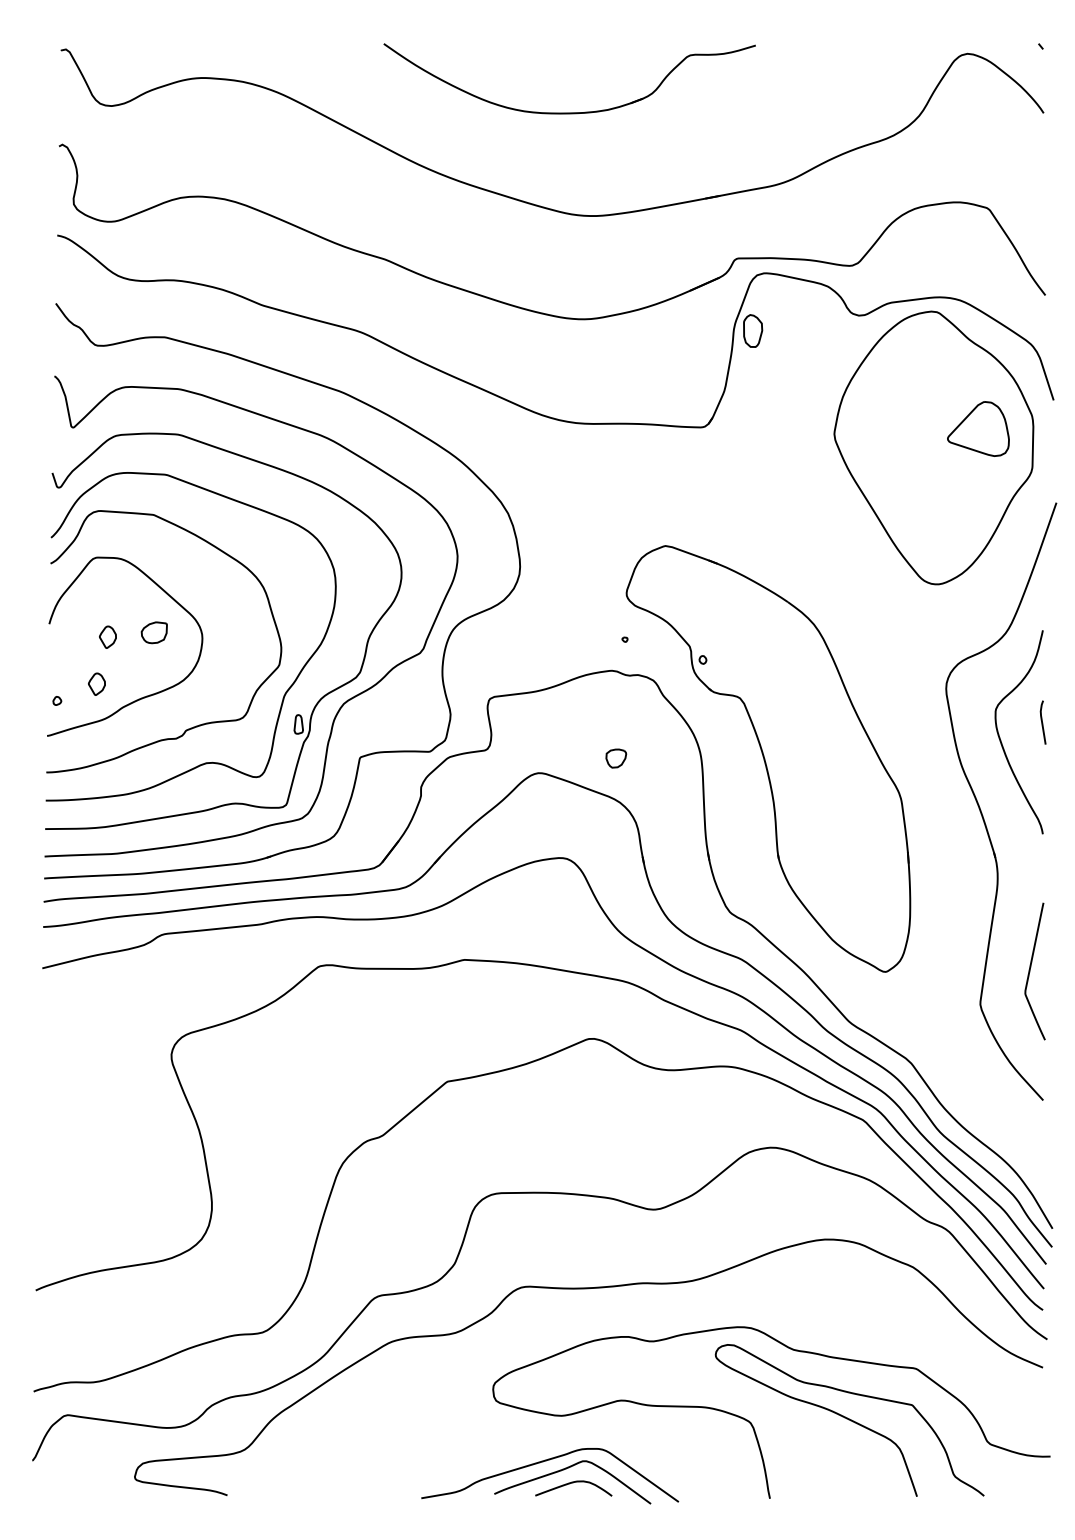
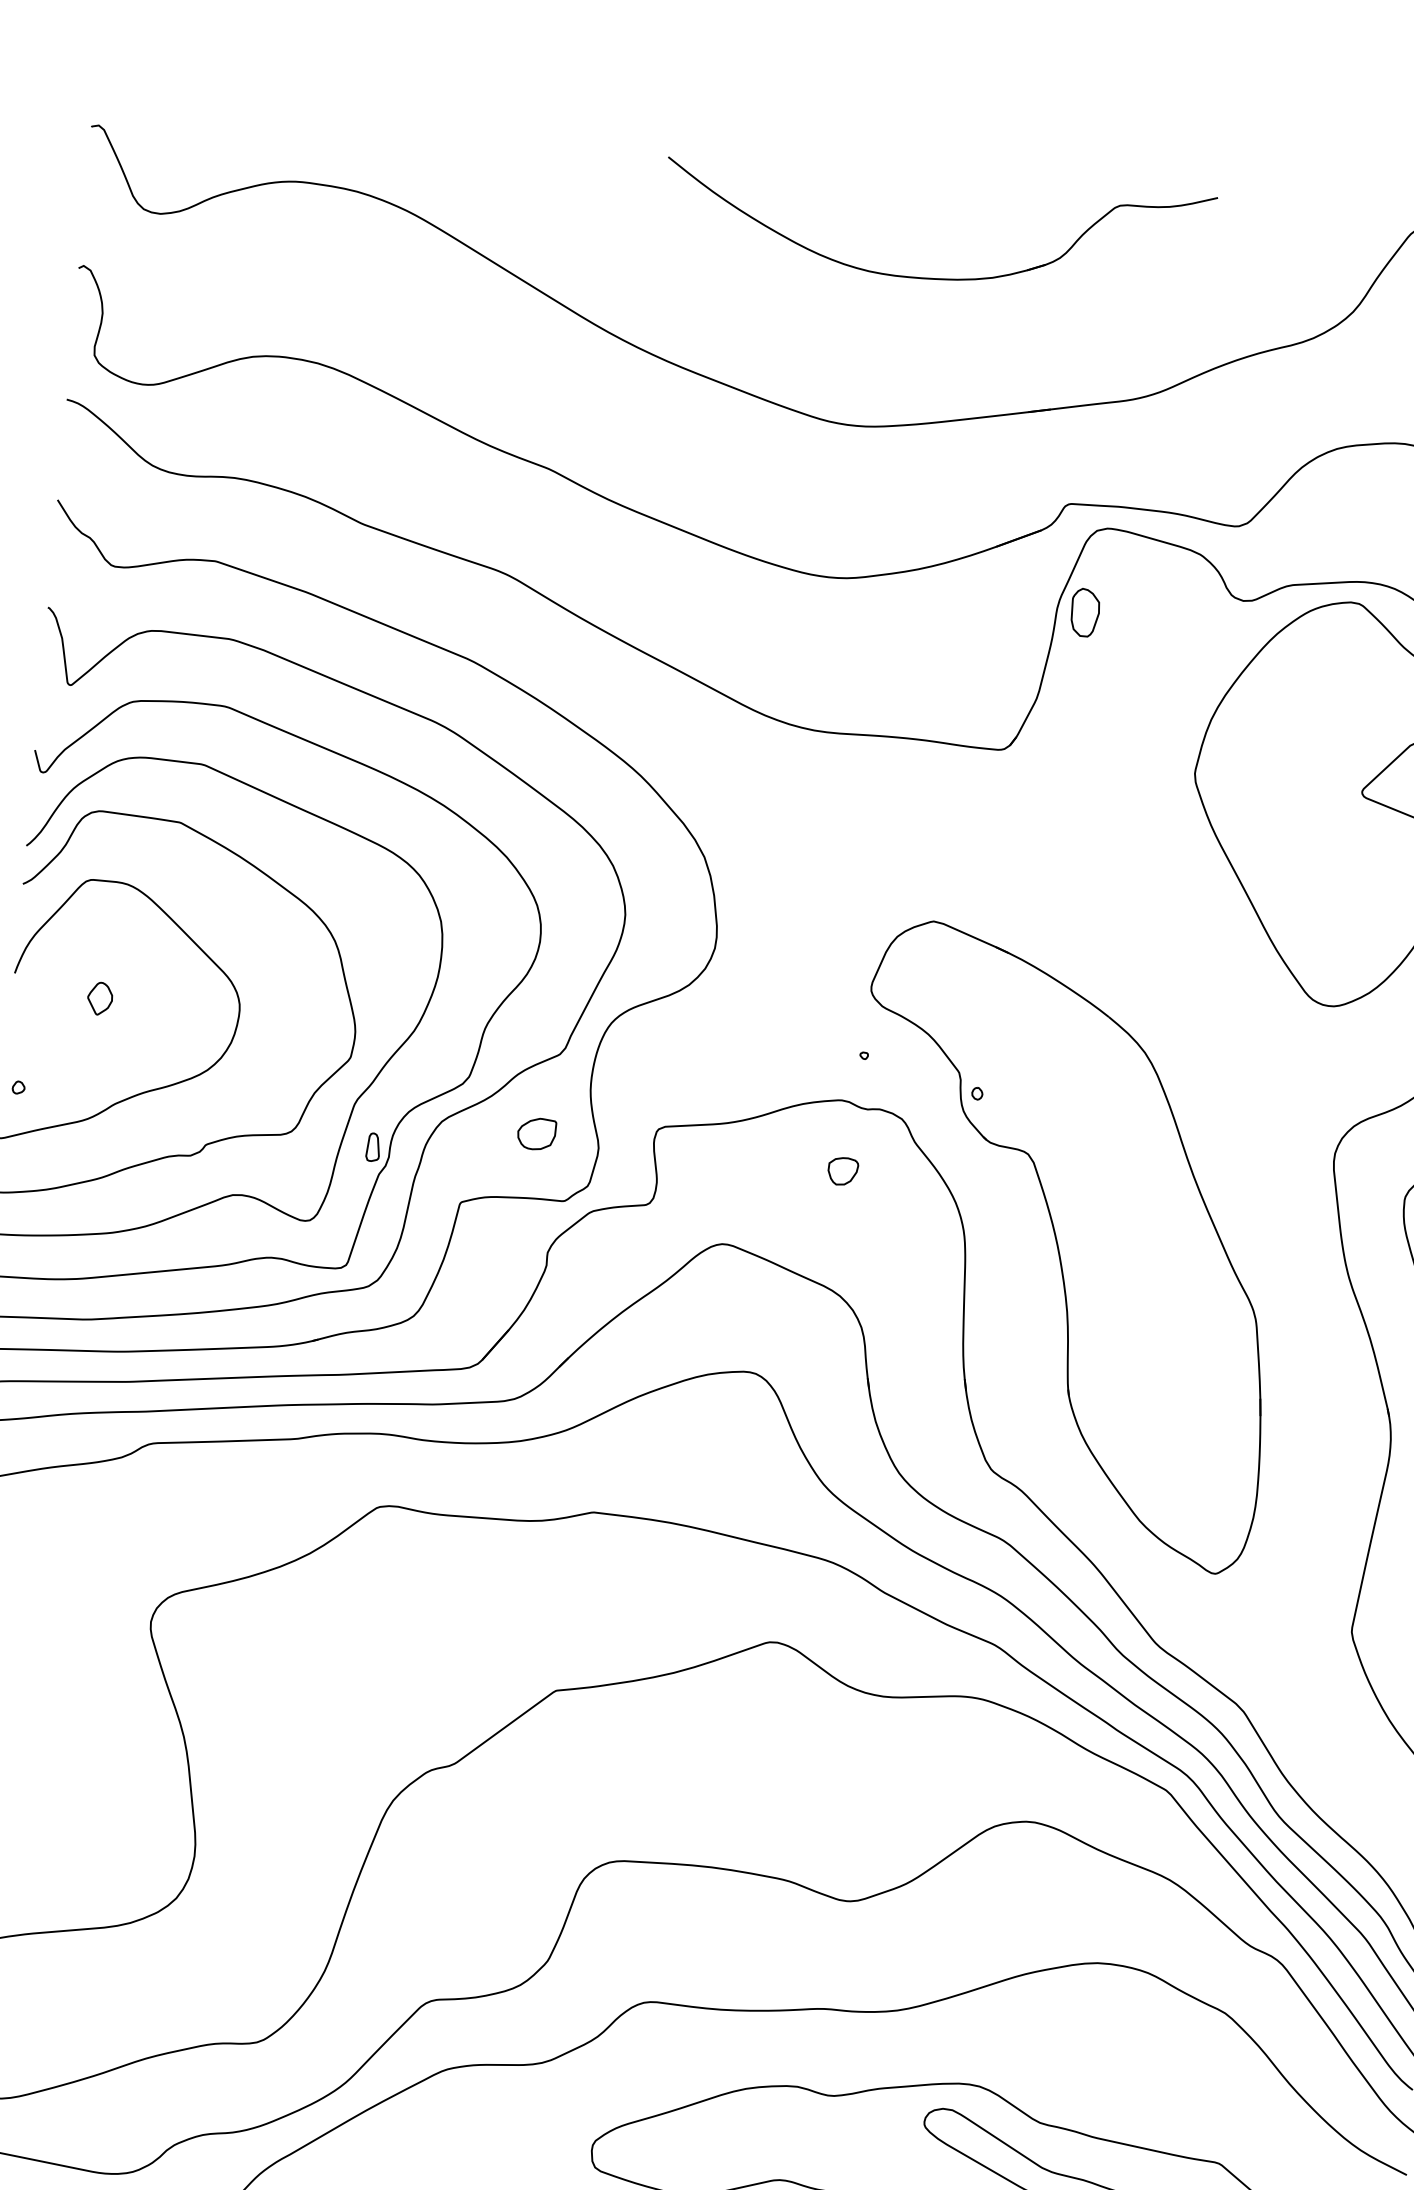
part: (569, 112) -> (935, 277), moved
part: (153, 632) -> (535, 1133), moved
part: (96, 683) -> (78, 1065), removed
part: (616, 758) -> (843, 1171), moved

